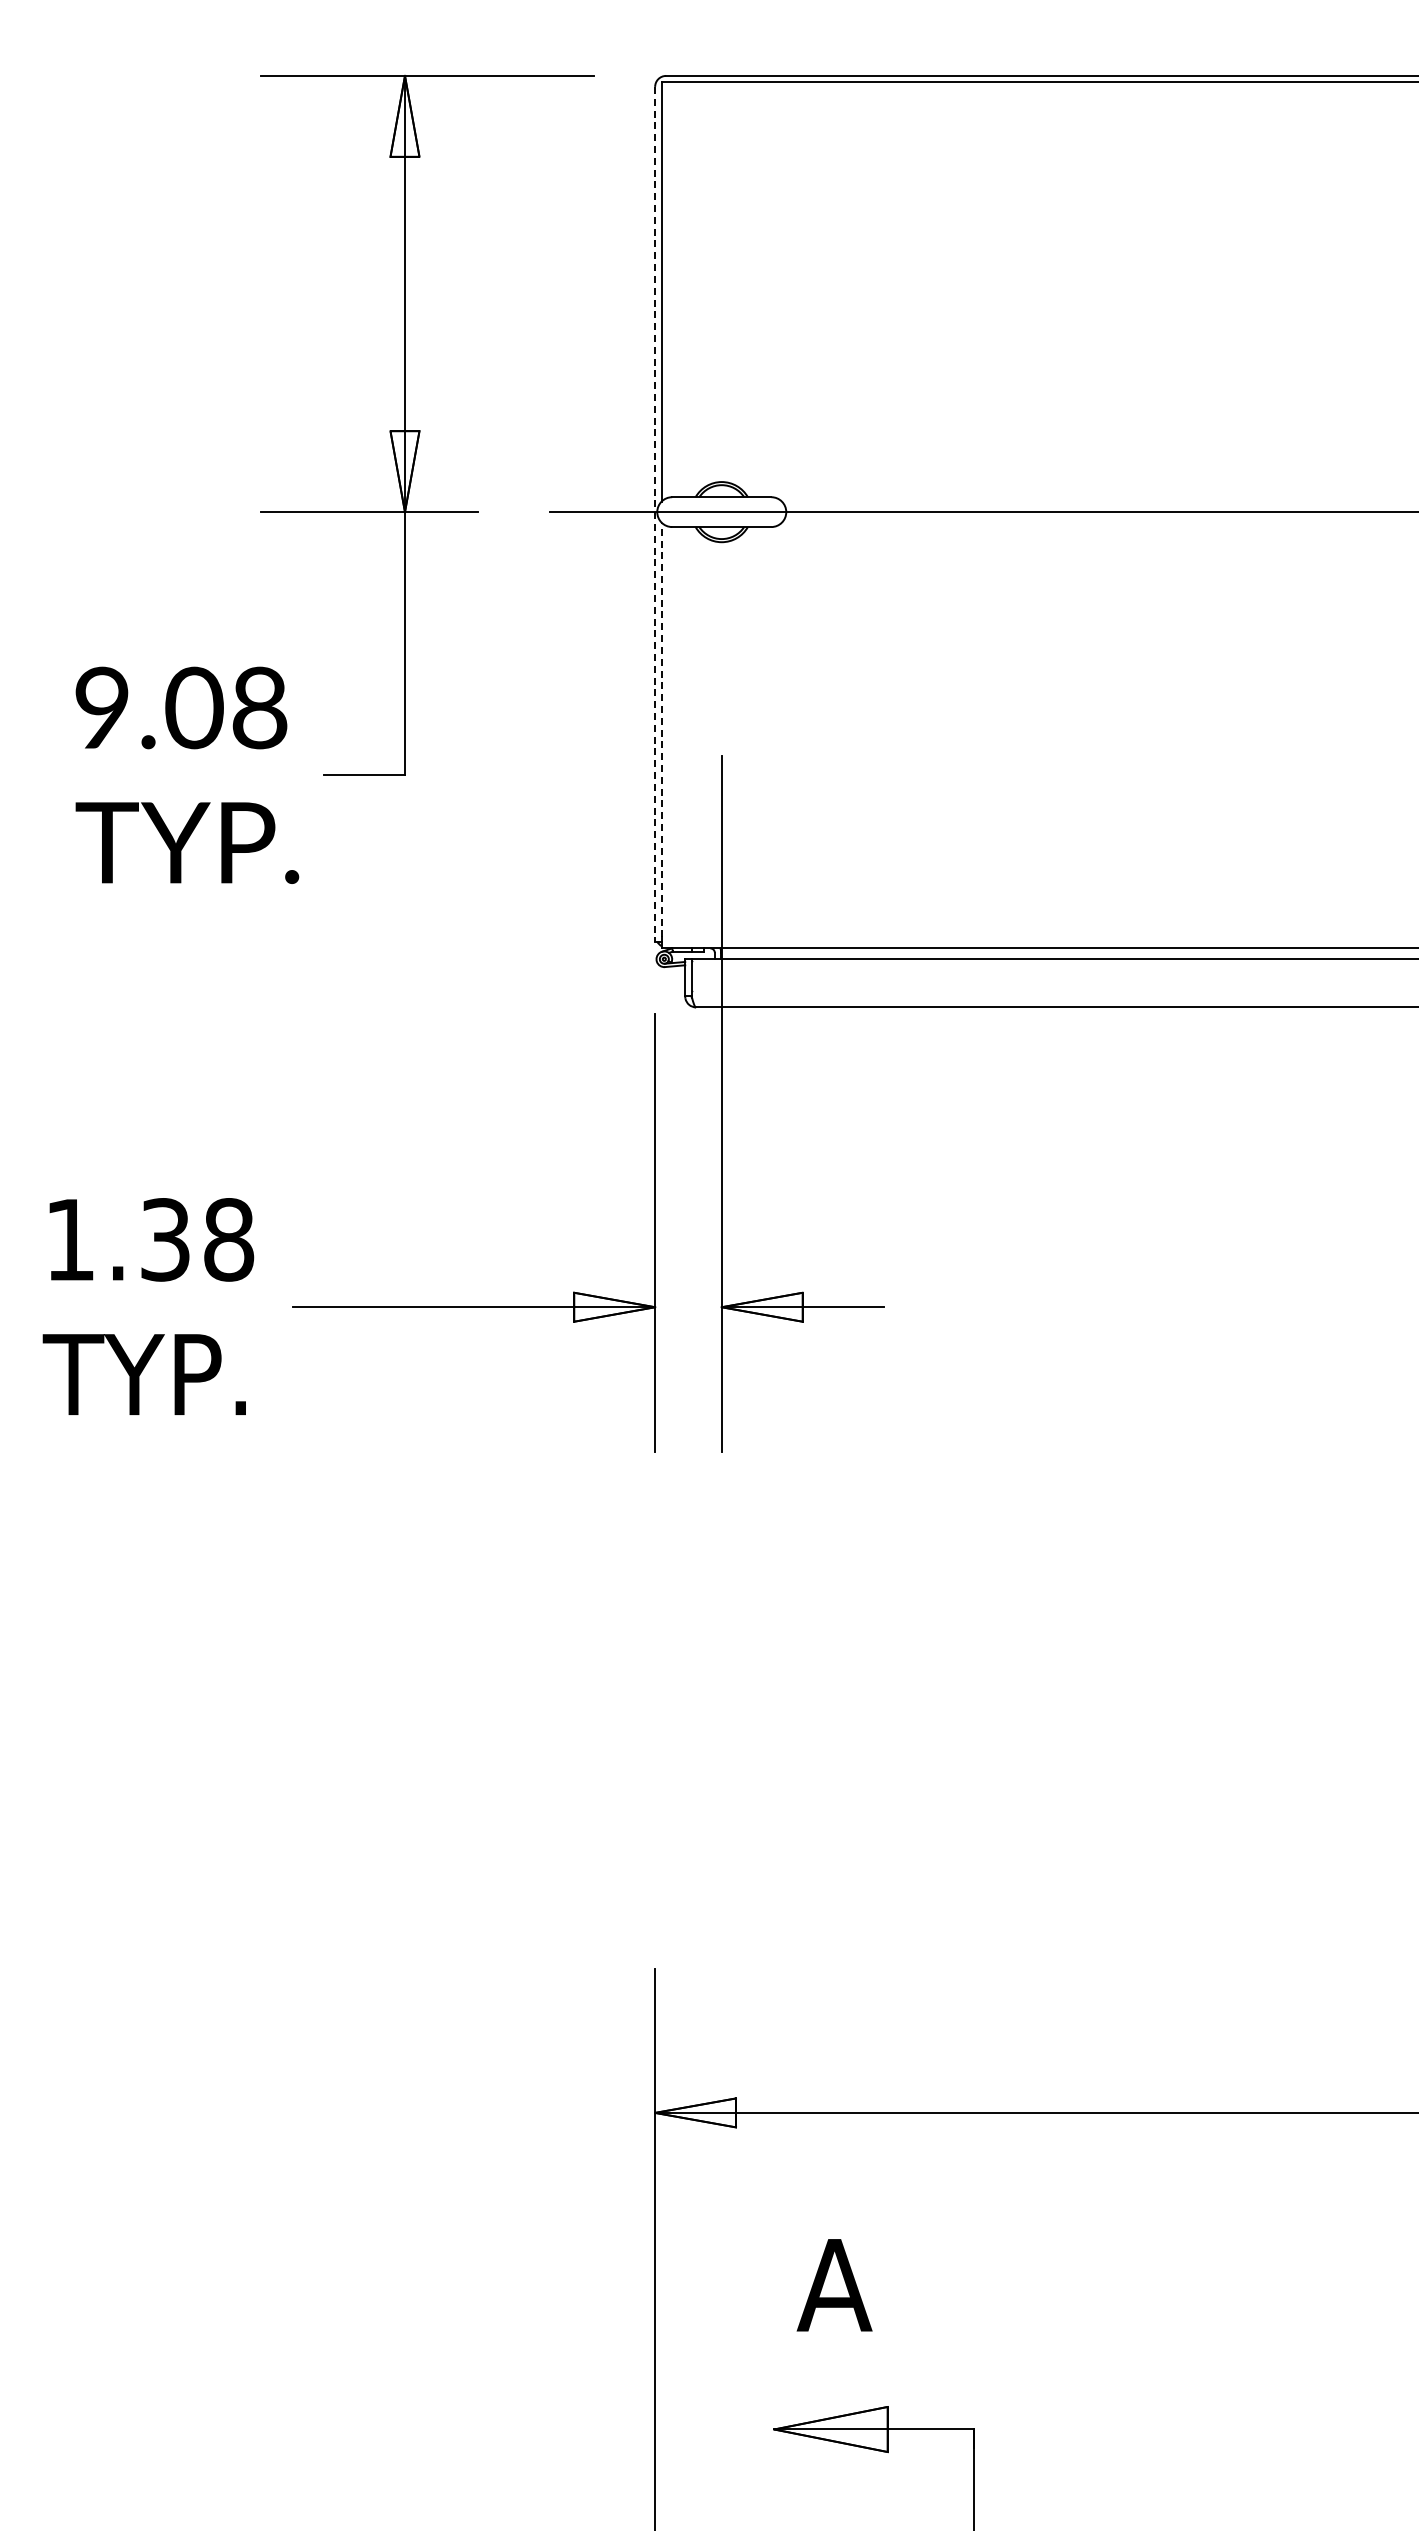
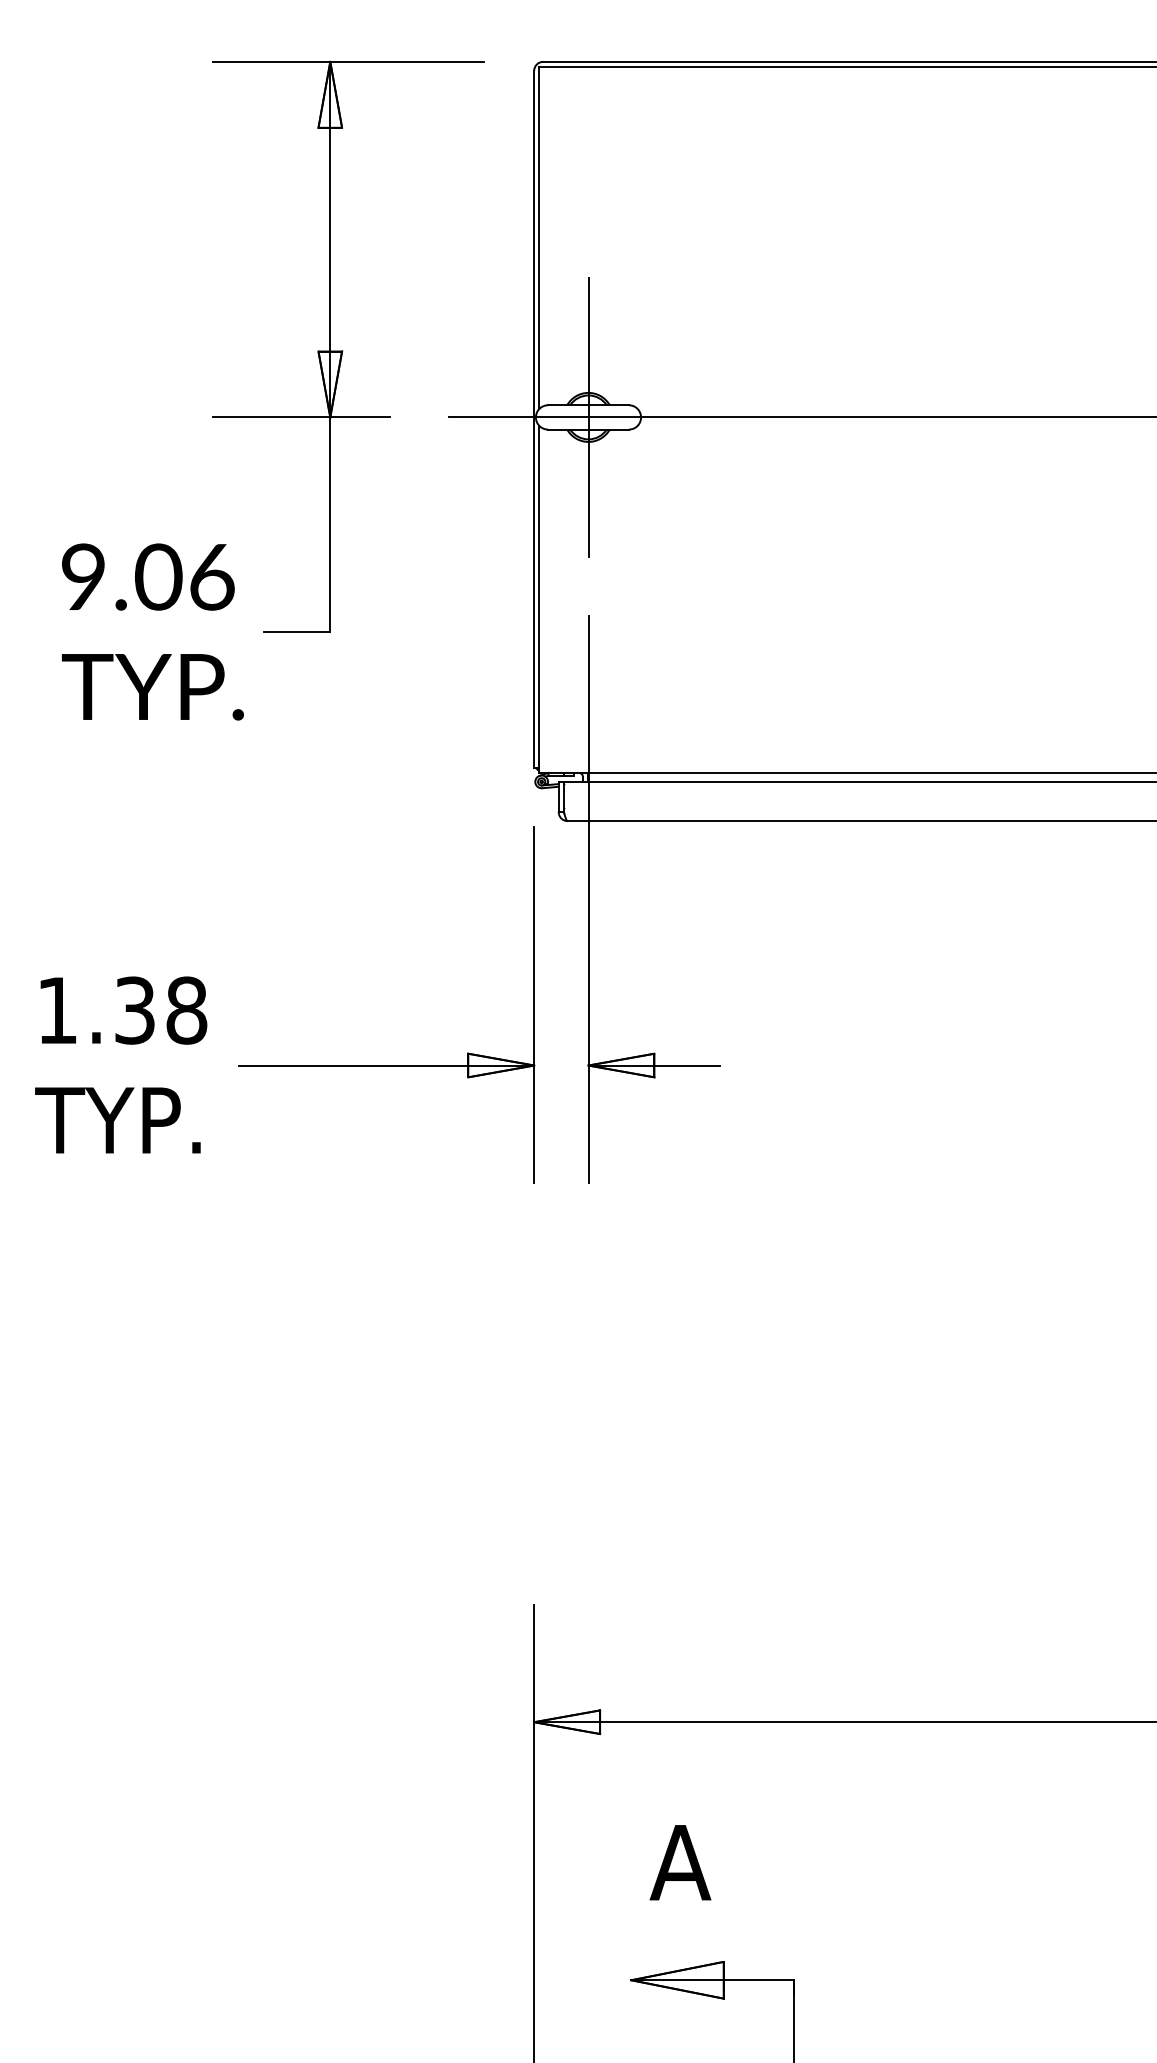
line: (721, 511) -> (588, 416), added
line: (655, 514) -> (534, 419), dashed -> solid
text: (259, 707) -> (211, 576), 9.08 -> 9.06
line: (661, 729) -> (539, 594), dashed -> solid

